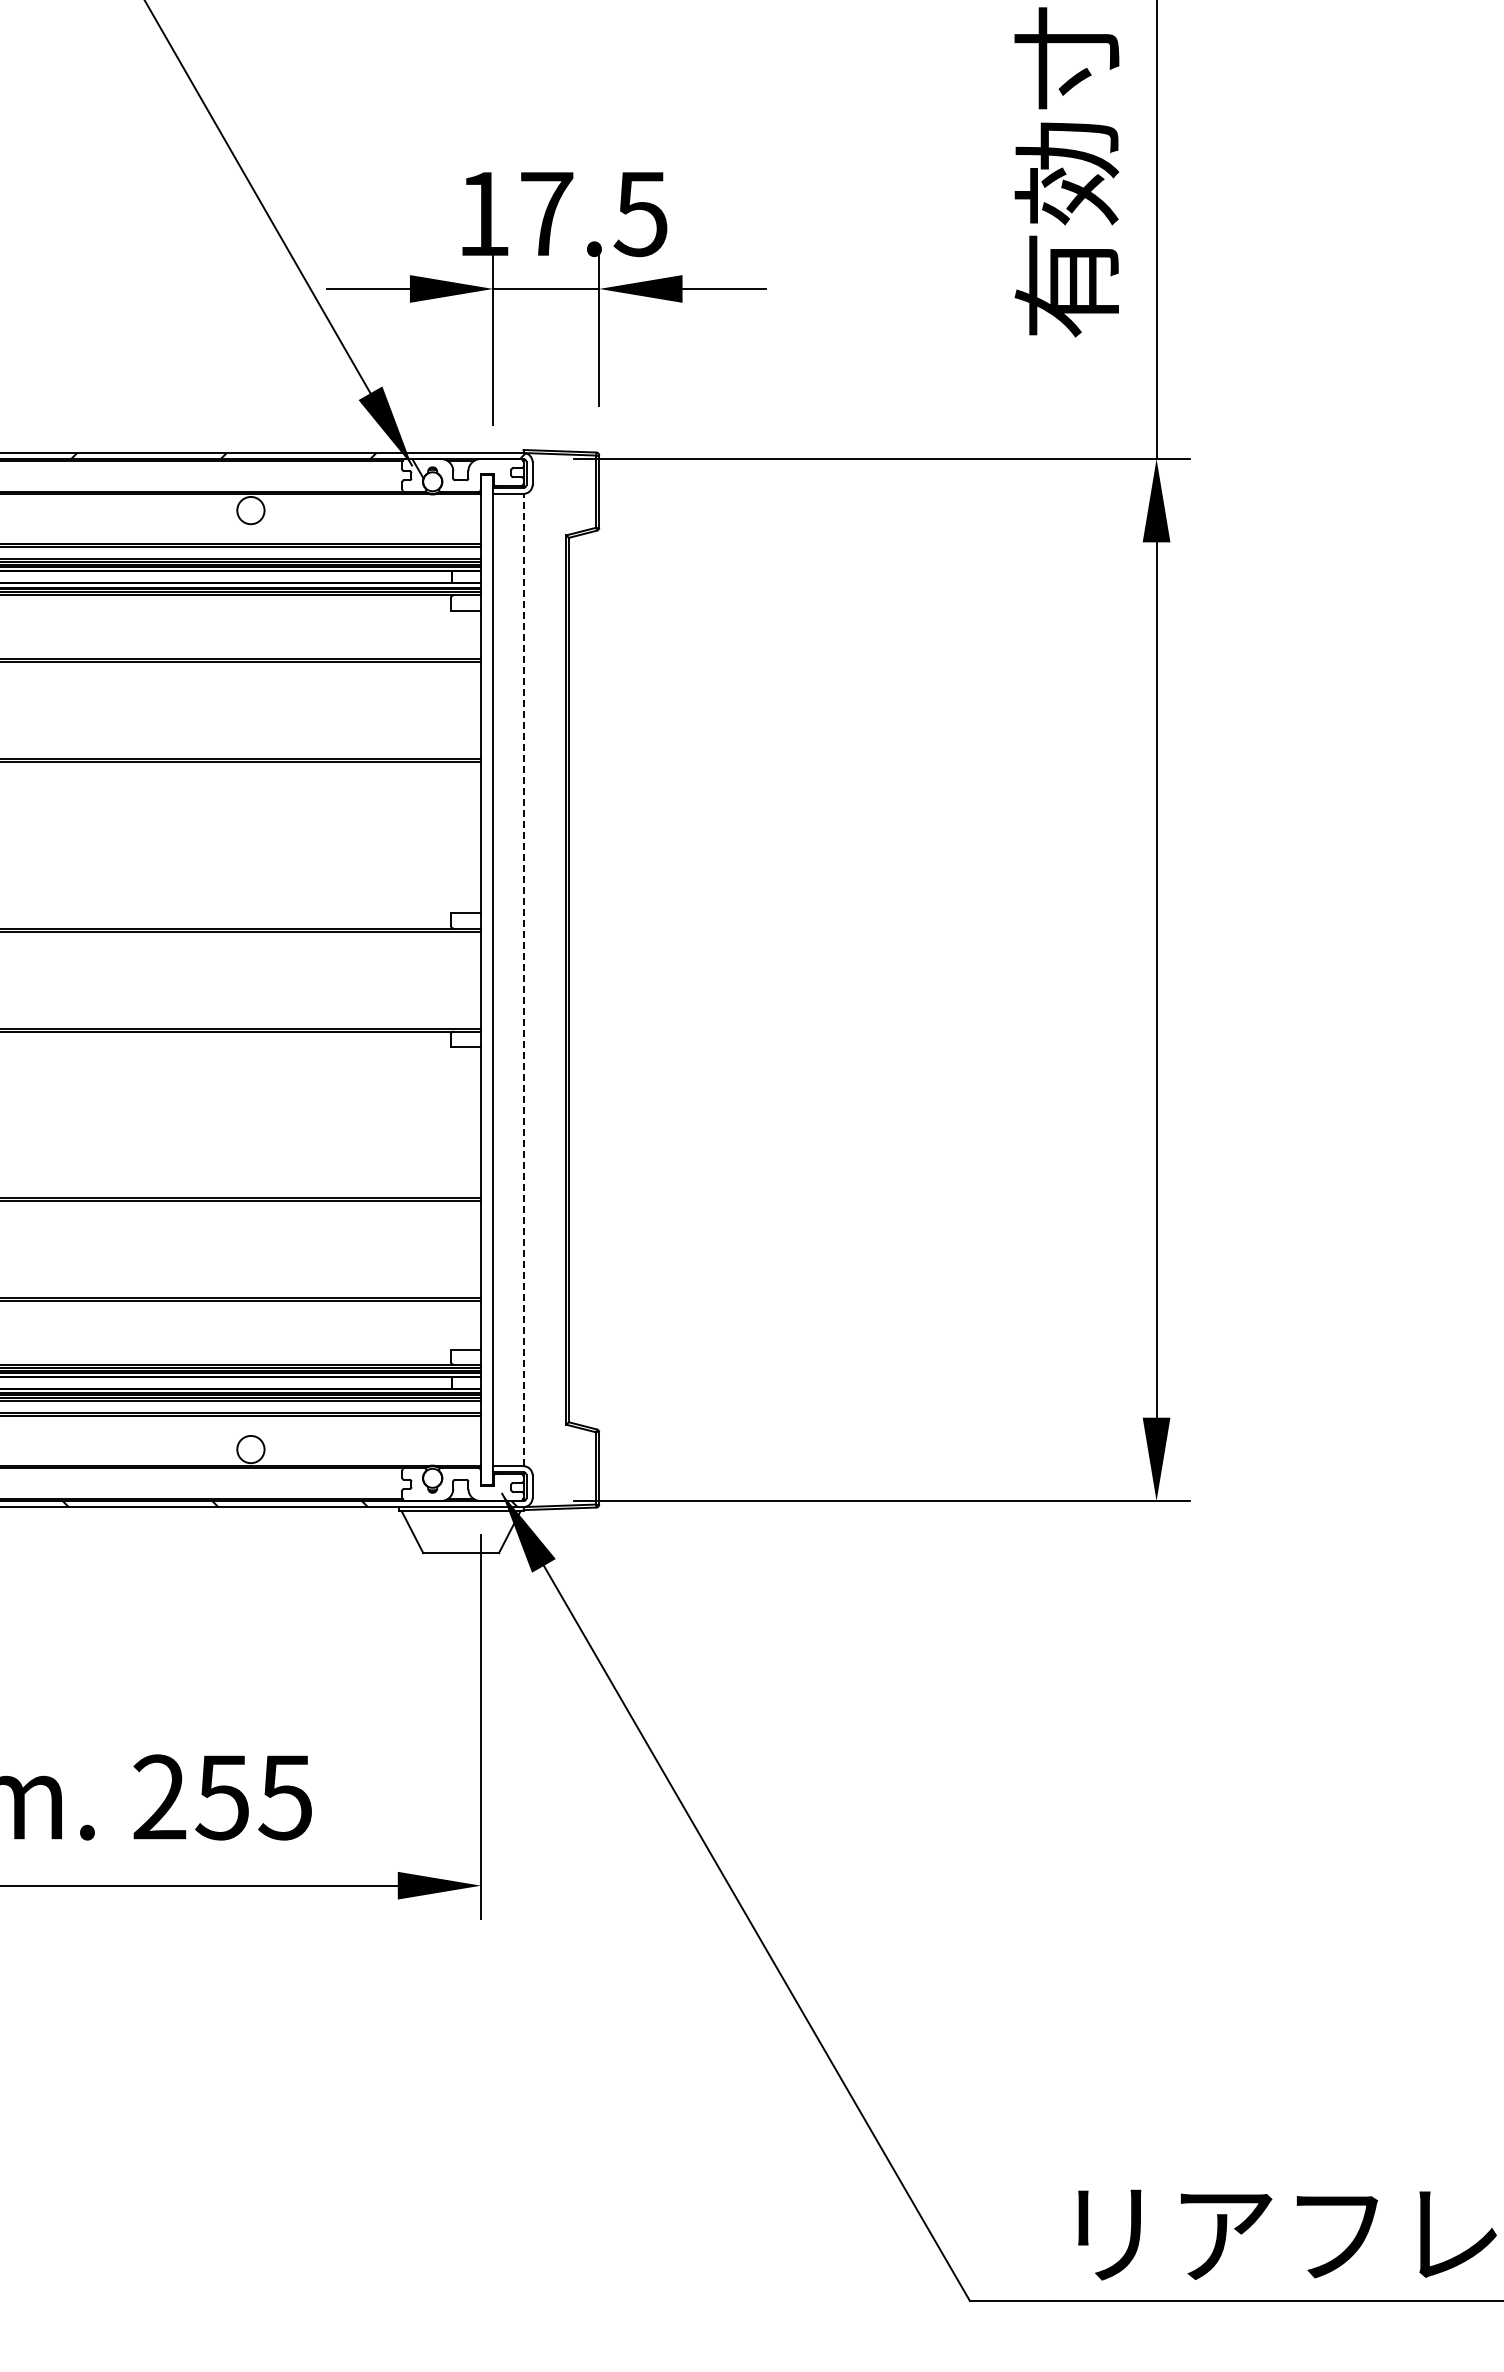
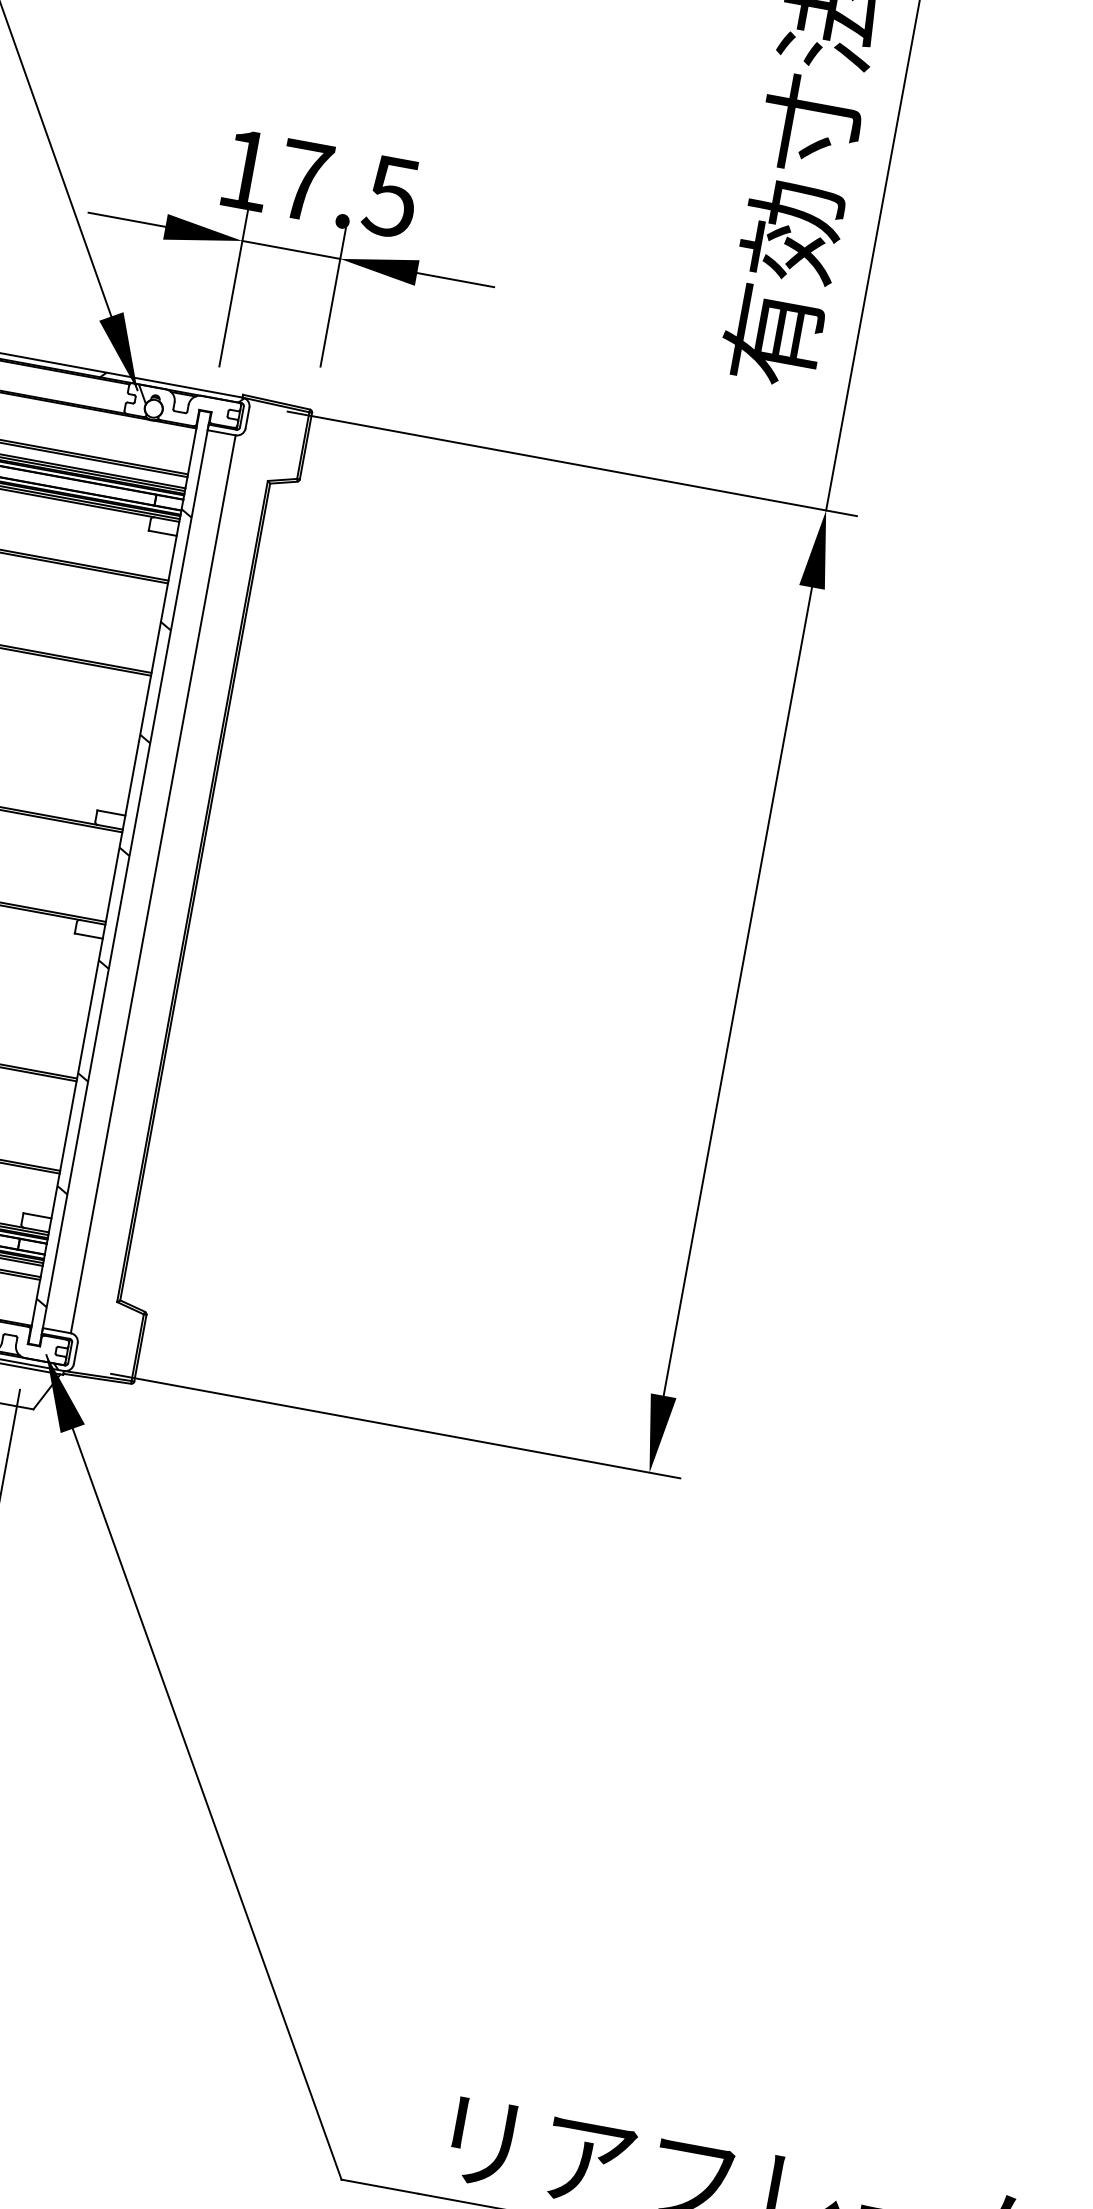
line: (523, 979) -> (153, 883), dashed -> solid
hatch: (487, 1012) -> (114, 908), added

